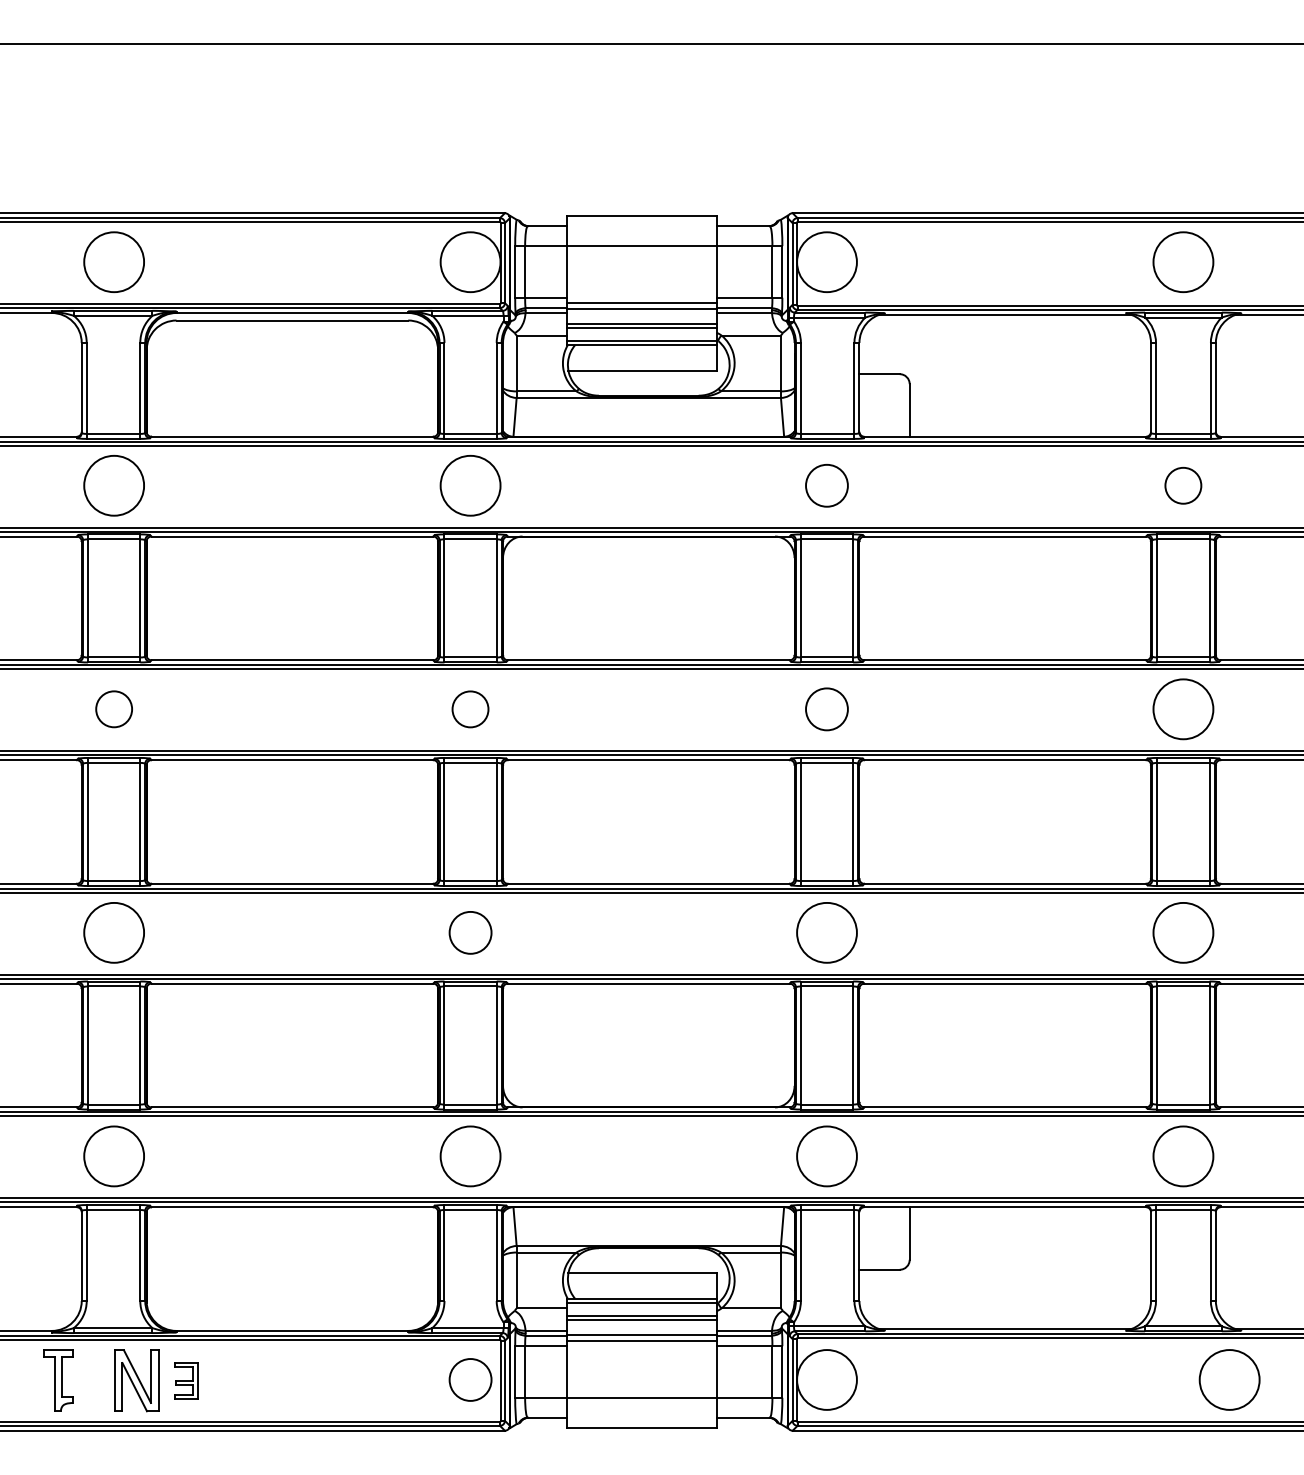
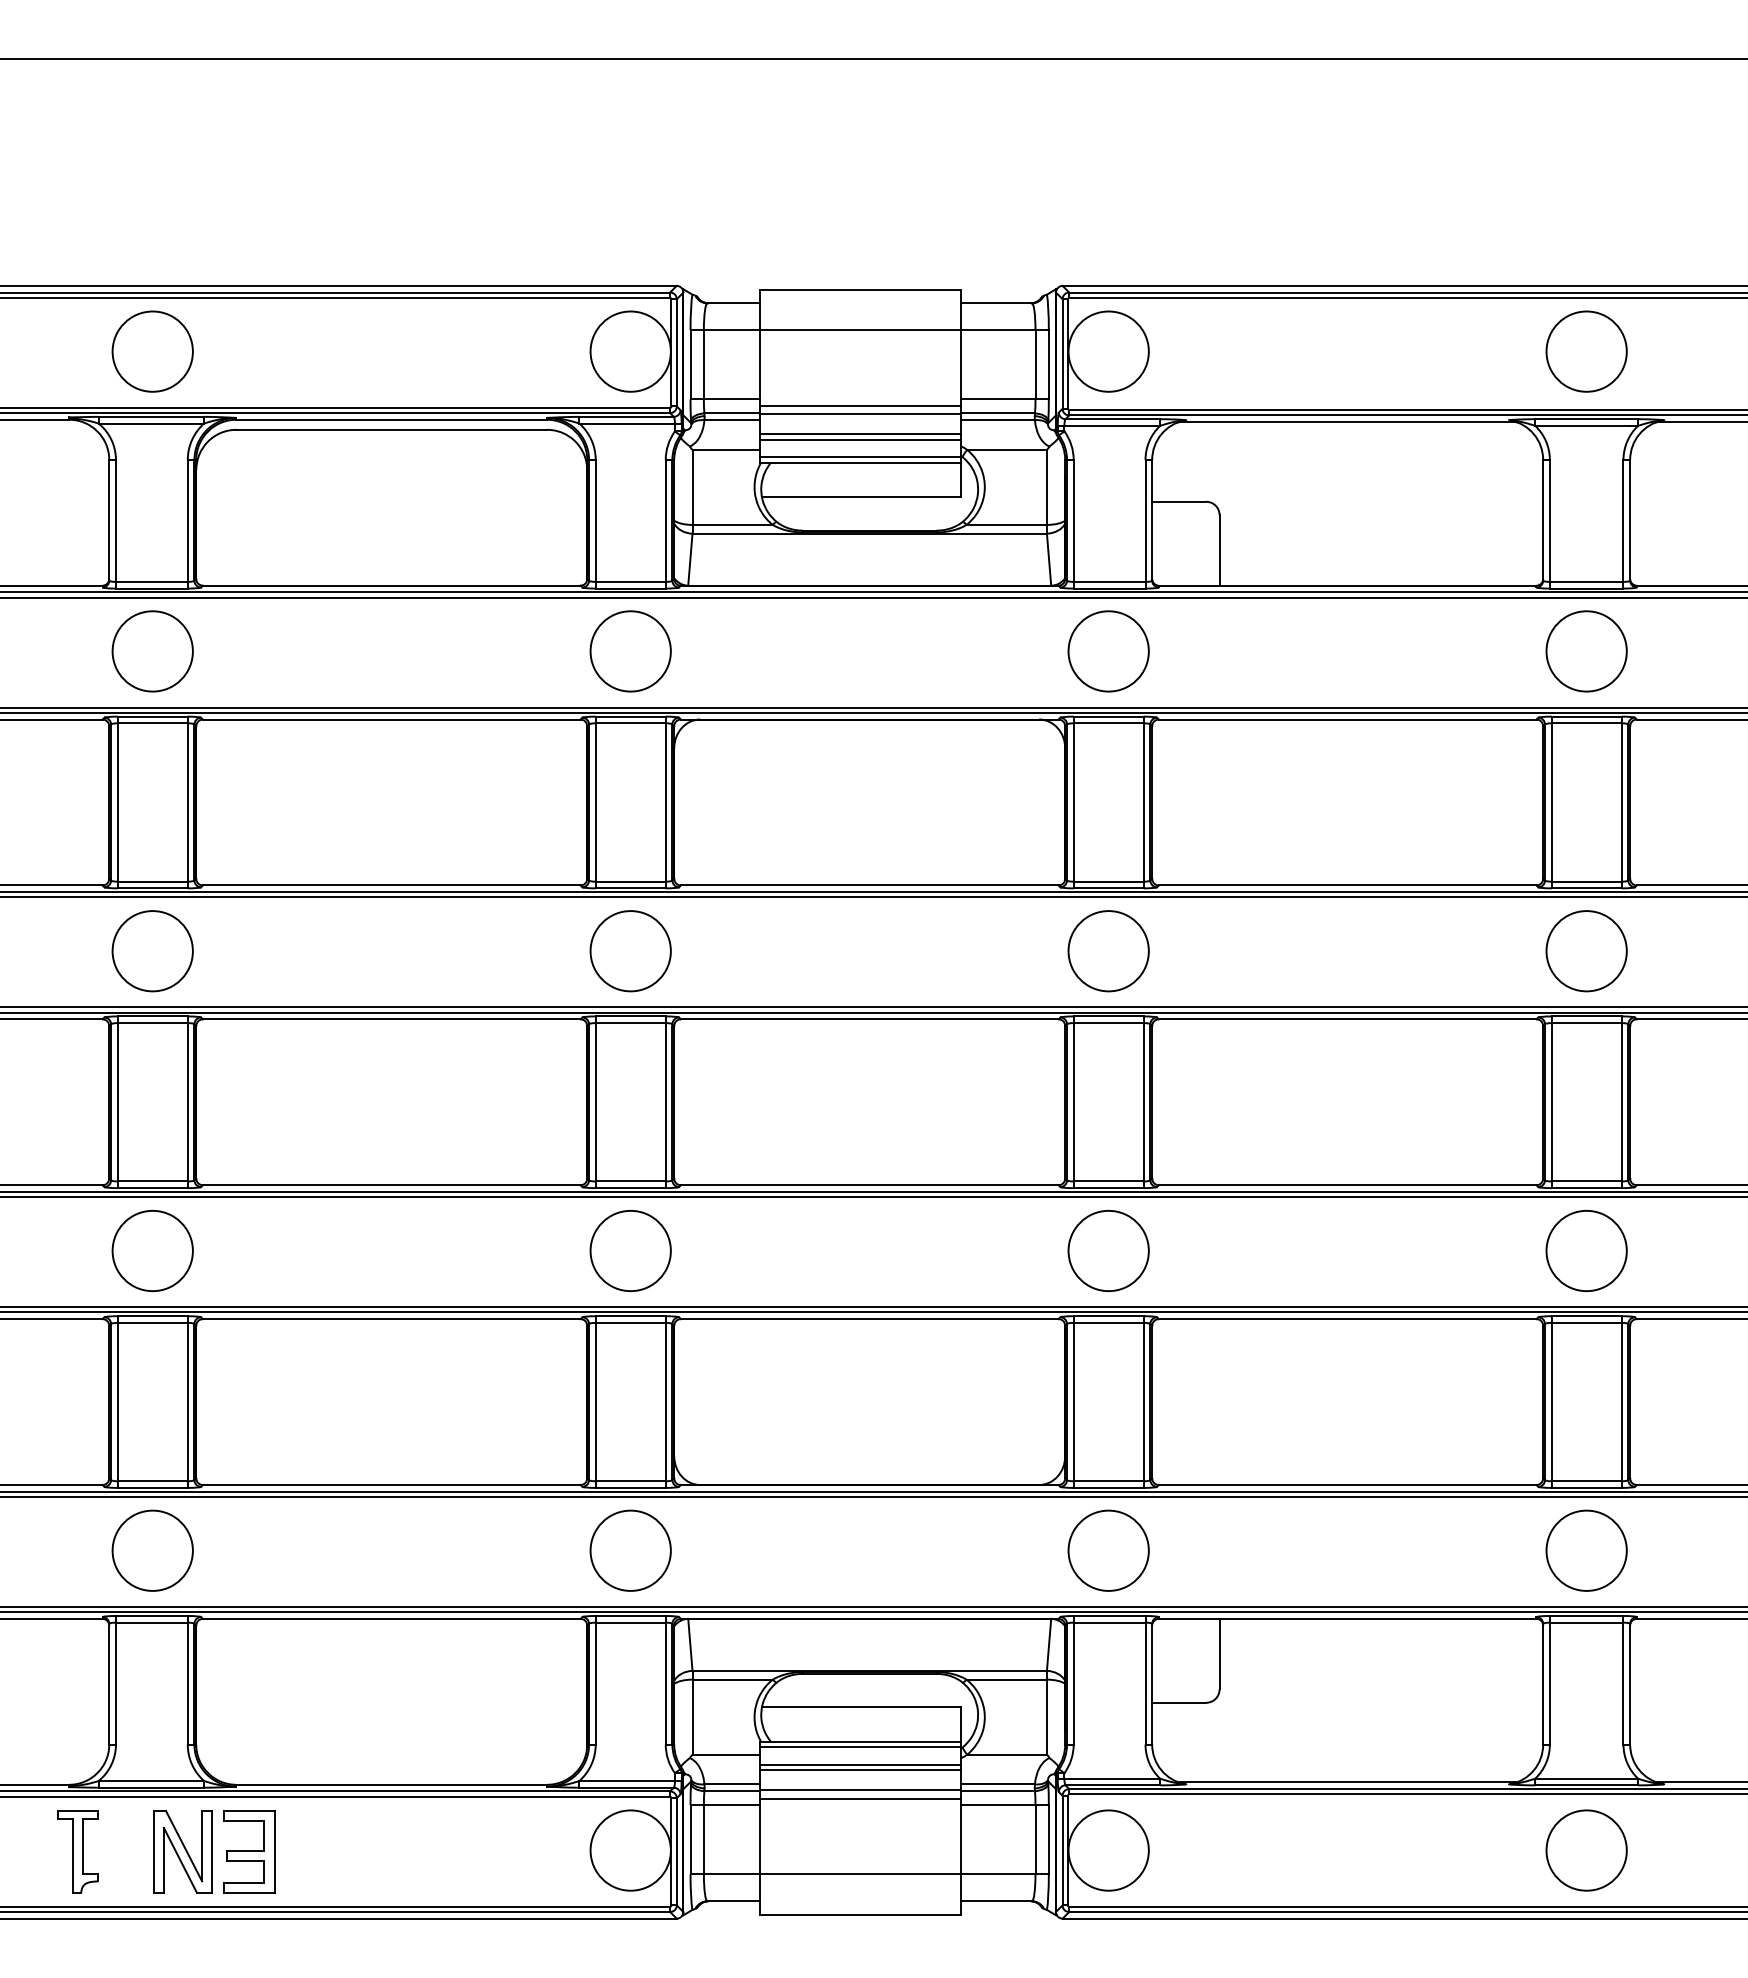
circle: (826, 485) -> (1108, 651), size x1.43
circle: (1183, 485) -> (1586, 651), size x1.67
circle: (113, 709) -> (152, 951), size x1.67
circle: (470, 709) -> (630, 951), size x1.67
circle: (826, 709) -> (1108, 951), size x1.43
circle: (470, 932) -> (630, 1250), size x1.43
circle: (470, 1379) -> (630, 1850), size x1.43
circle: (1229, 1379) -> (1586, 1850), moved
part: (186, 1380) -> (249, 1851), size x1.67

